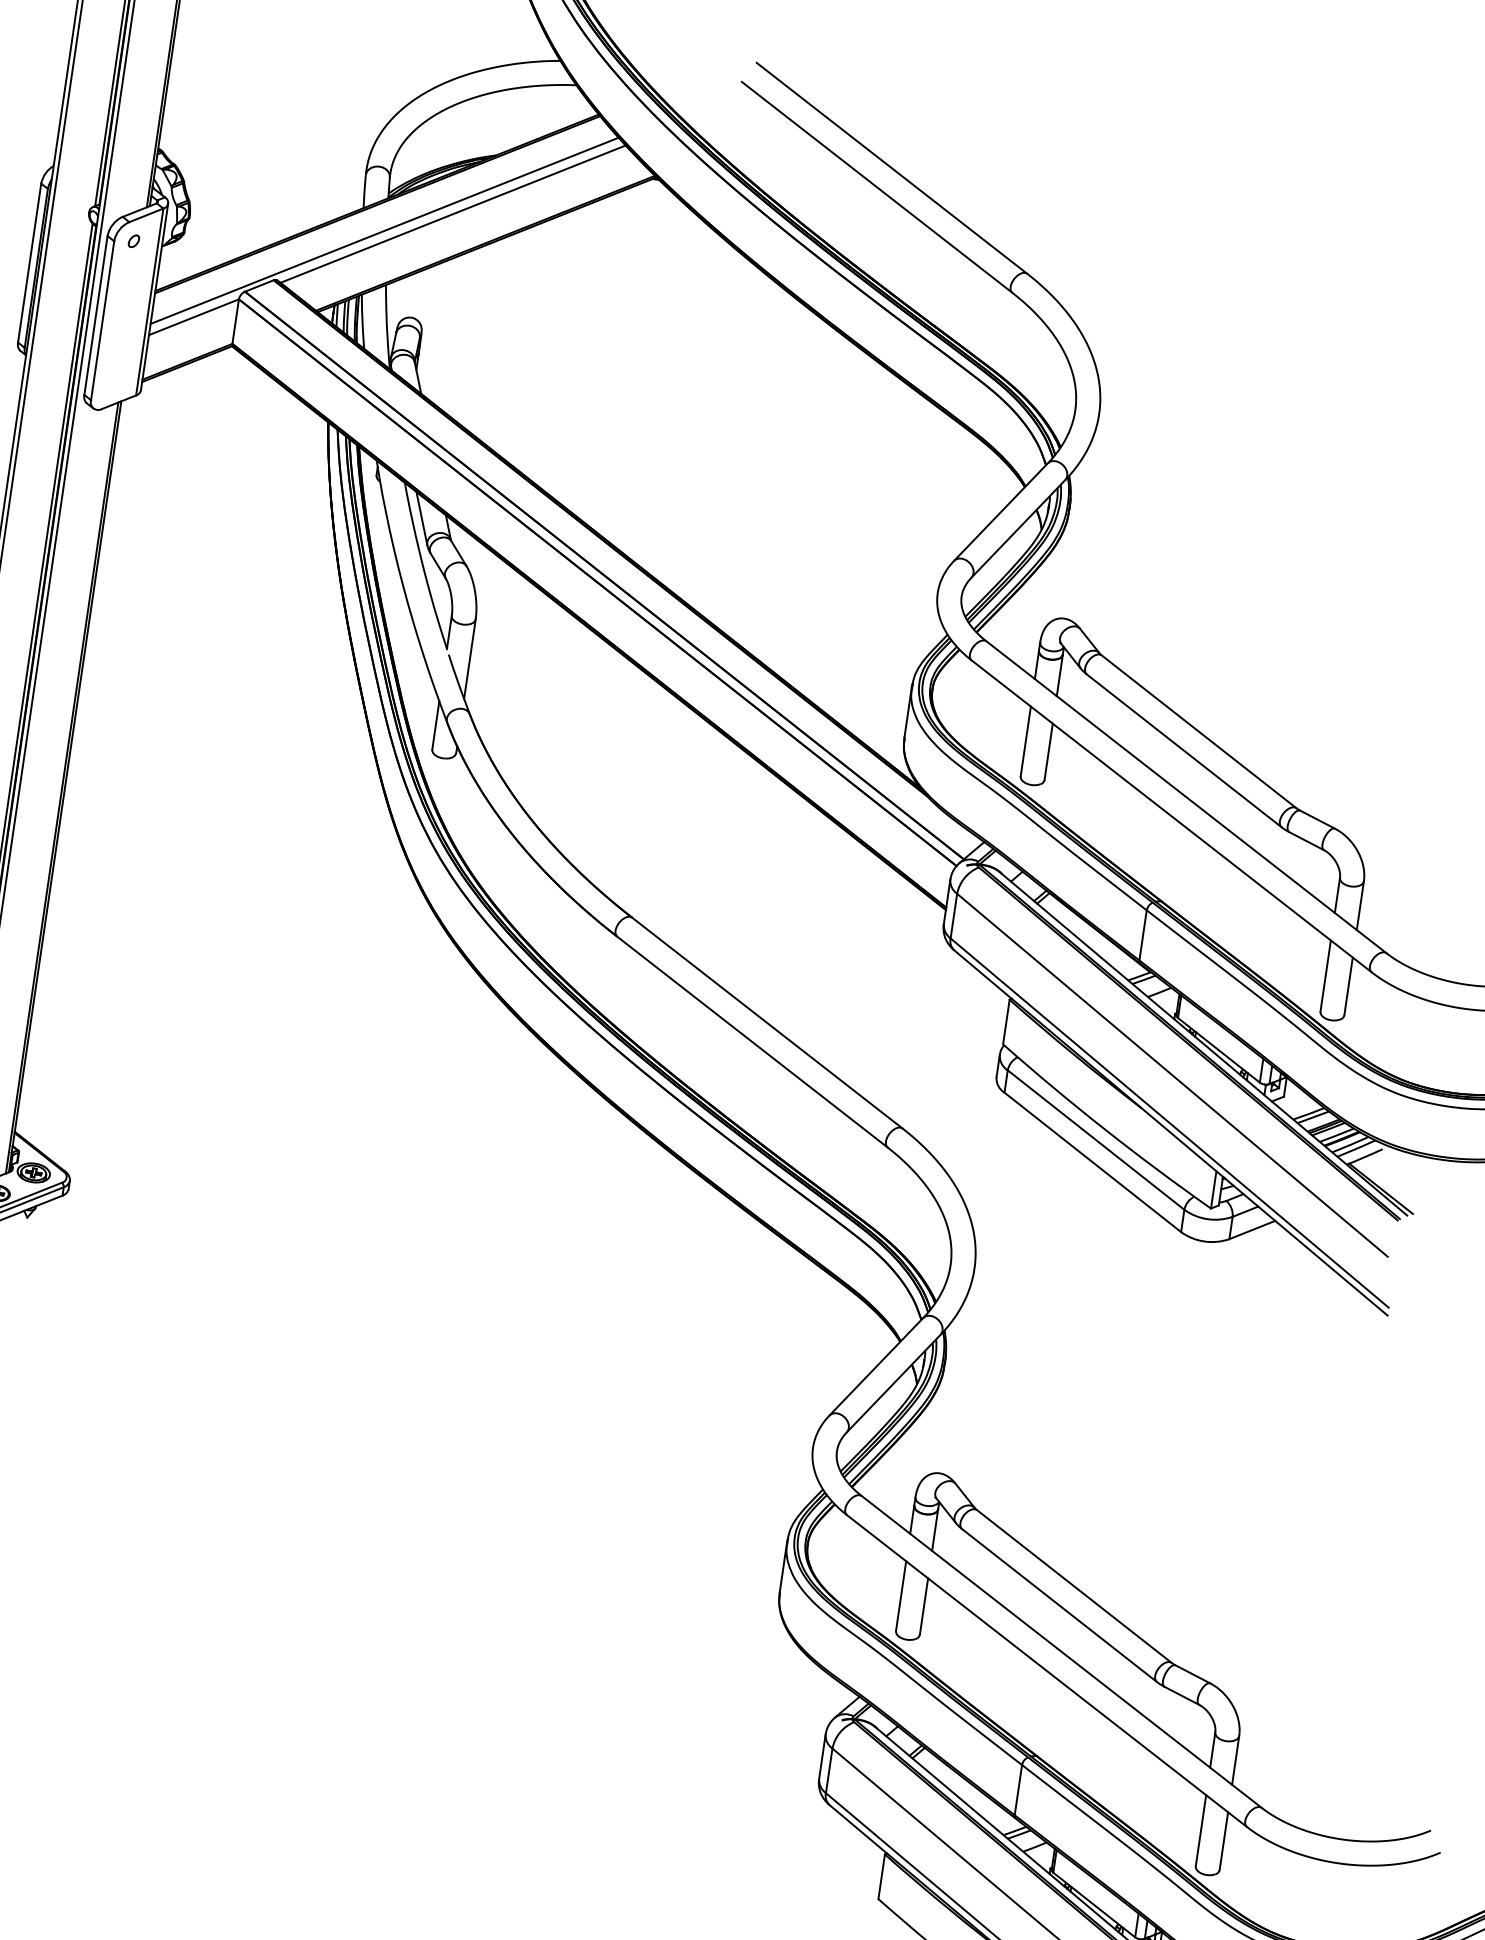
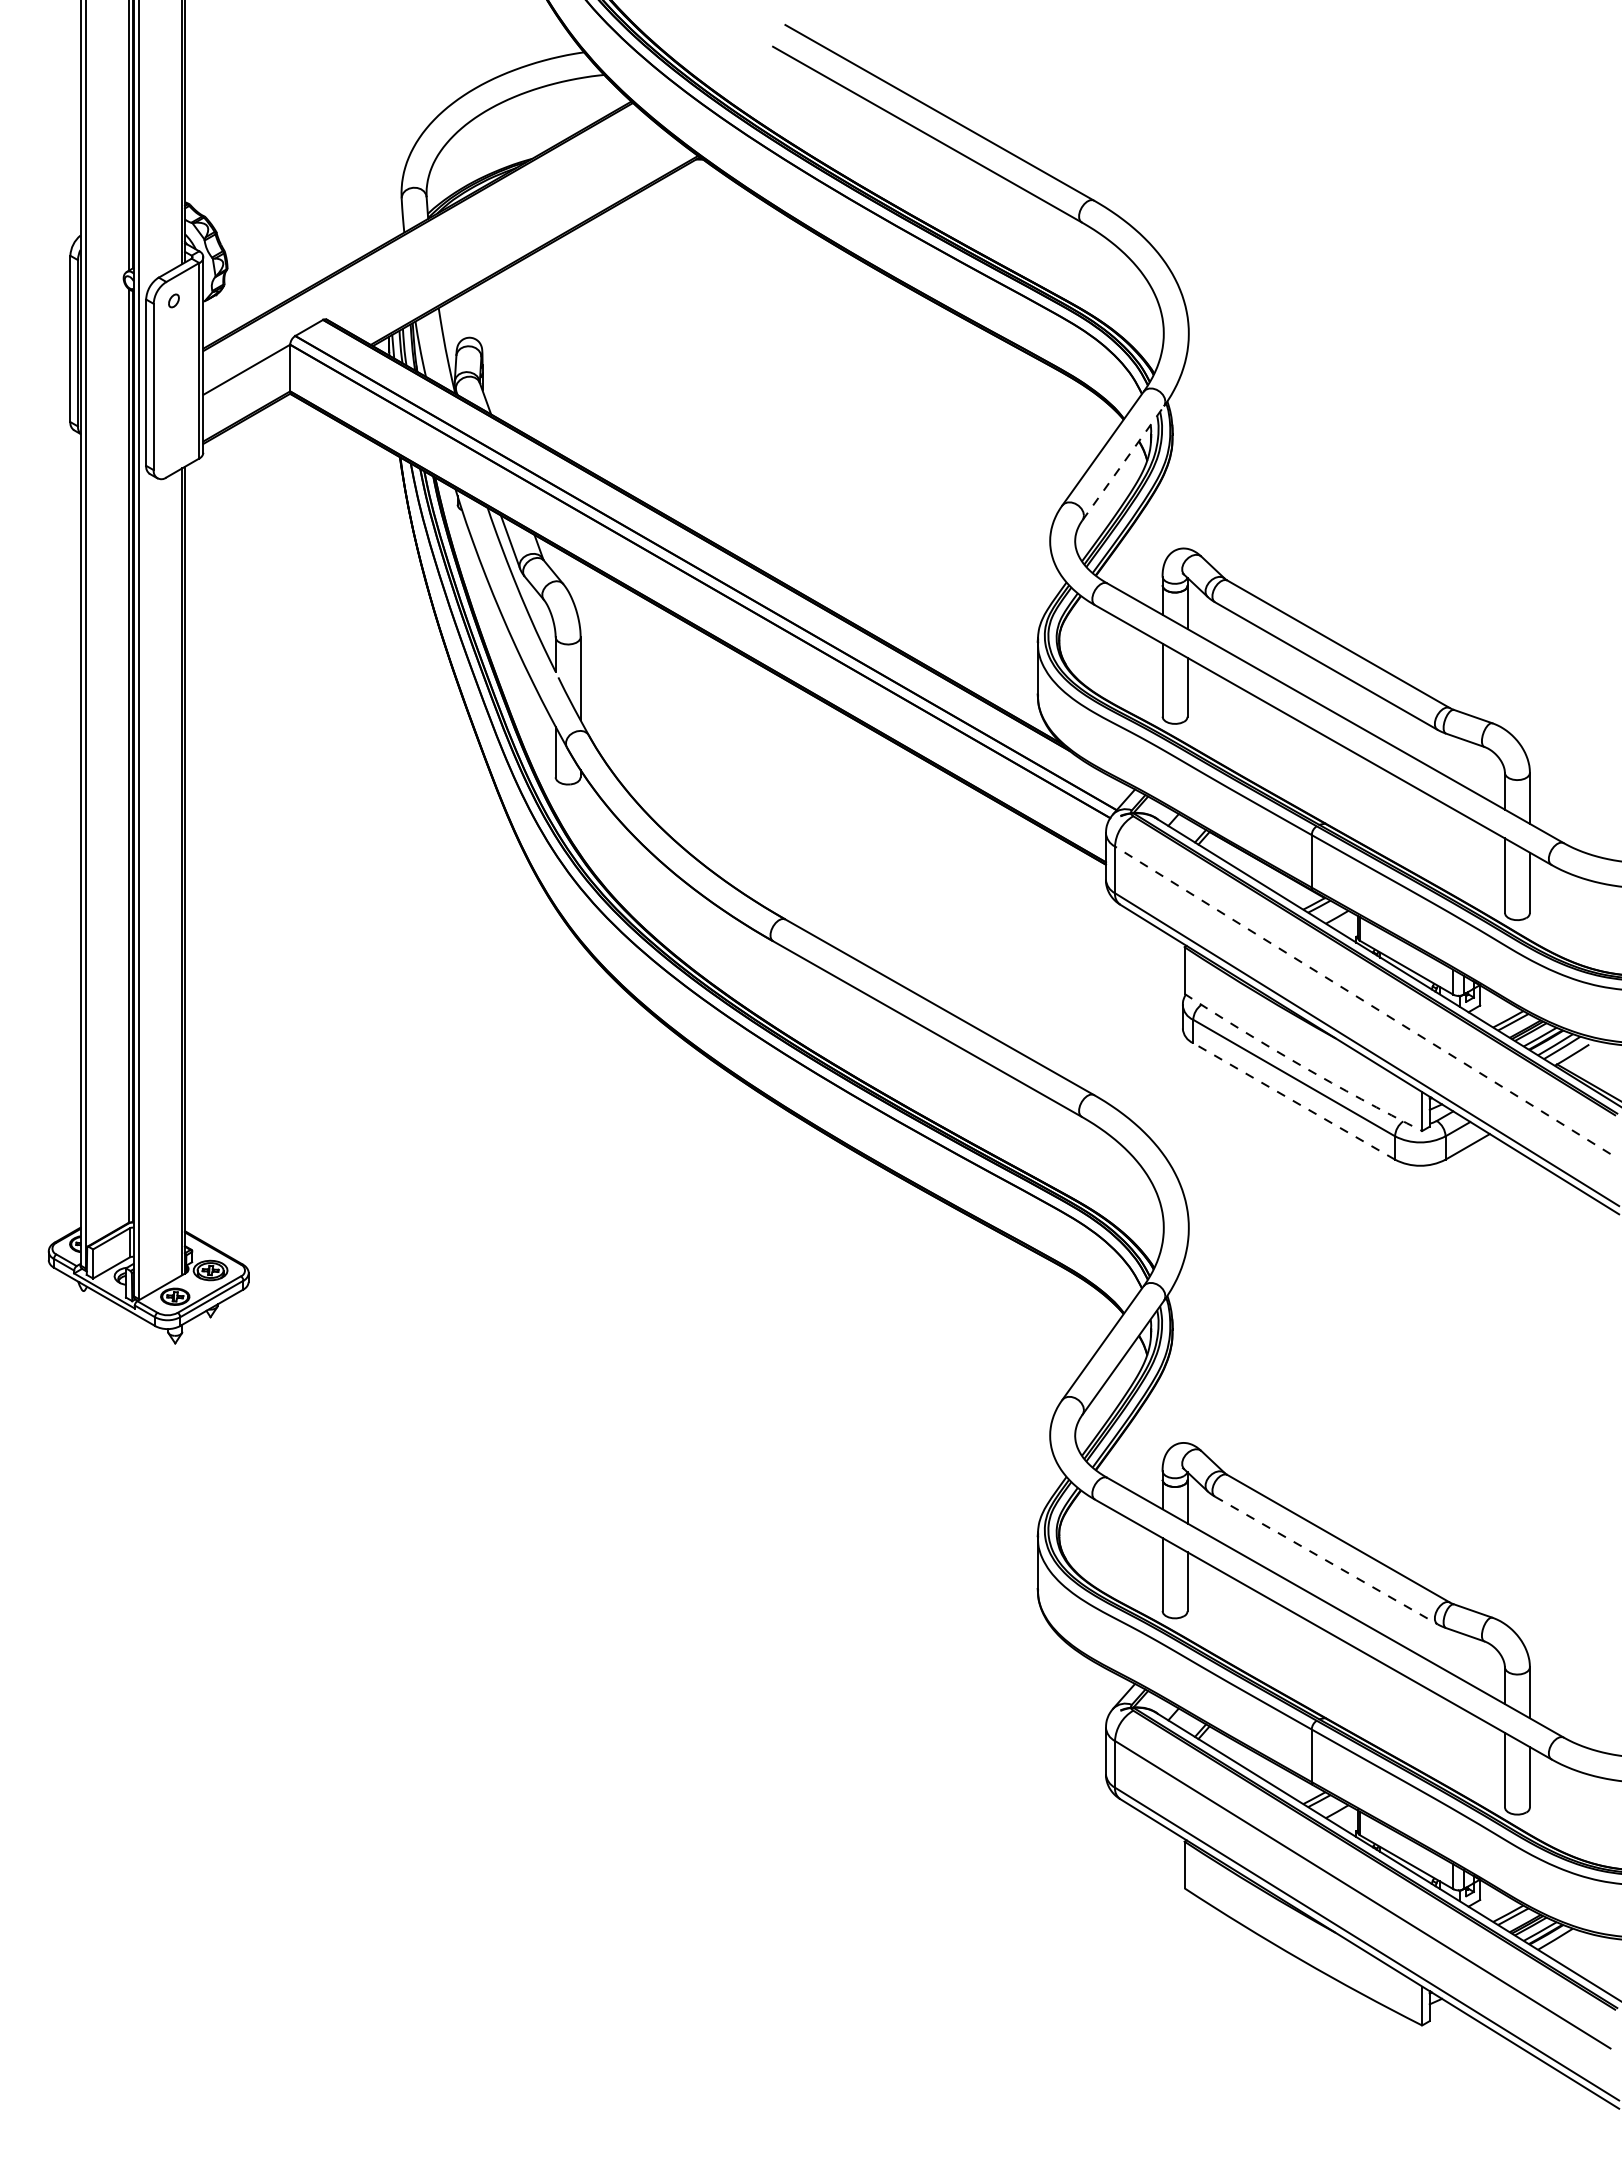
line: (452, 214) -> (496, 225), removed
line: (384, 230) -> (429, 252), removed
line: (1018, 528) -> (1123, 462), solid -> dashed
line: (1172, 1075) -> (1362, 1000), solid -> dashed
arc: (1104, 1129) -> (1301, 1065), solid -> dashed
line: (1093, 1162) -> (1294, 1101), solid -> dashed
line: (1059, 1605) -> (1326, 1560), solid -> dashed

